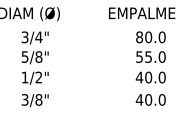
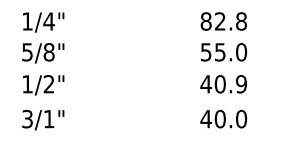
text: (24, 37) -> (26, 21), 3/4" -> 1/4"
text: (155, 37) -> (231, 21), 80.0 -> 82.8
text: (161, 77) -> (240, 84), 40.0 -> 40.9
text: (38, 99) -> (48, 118), 3/8" -> 3/1"

